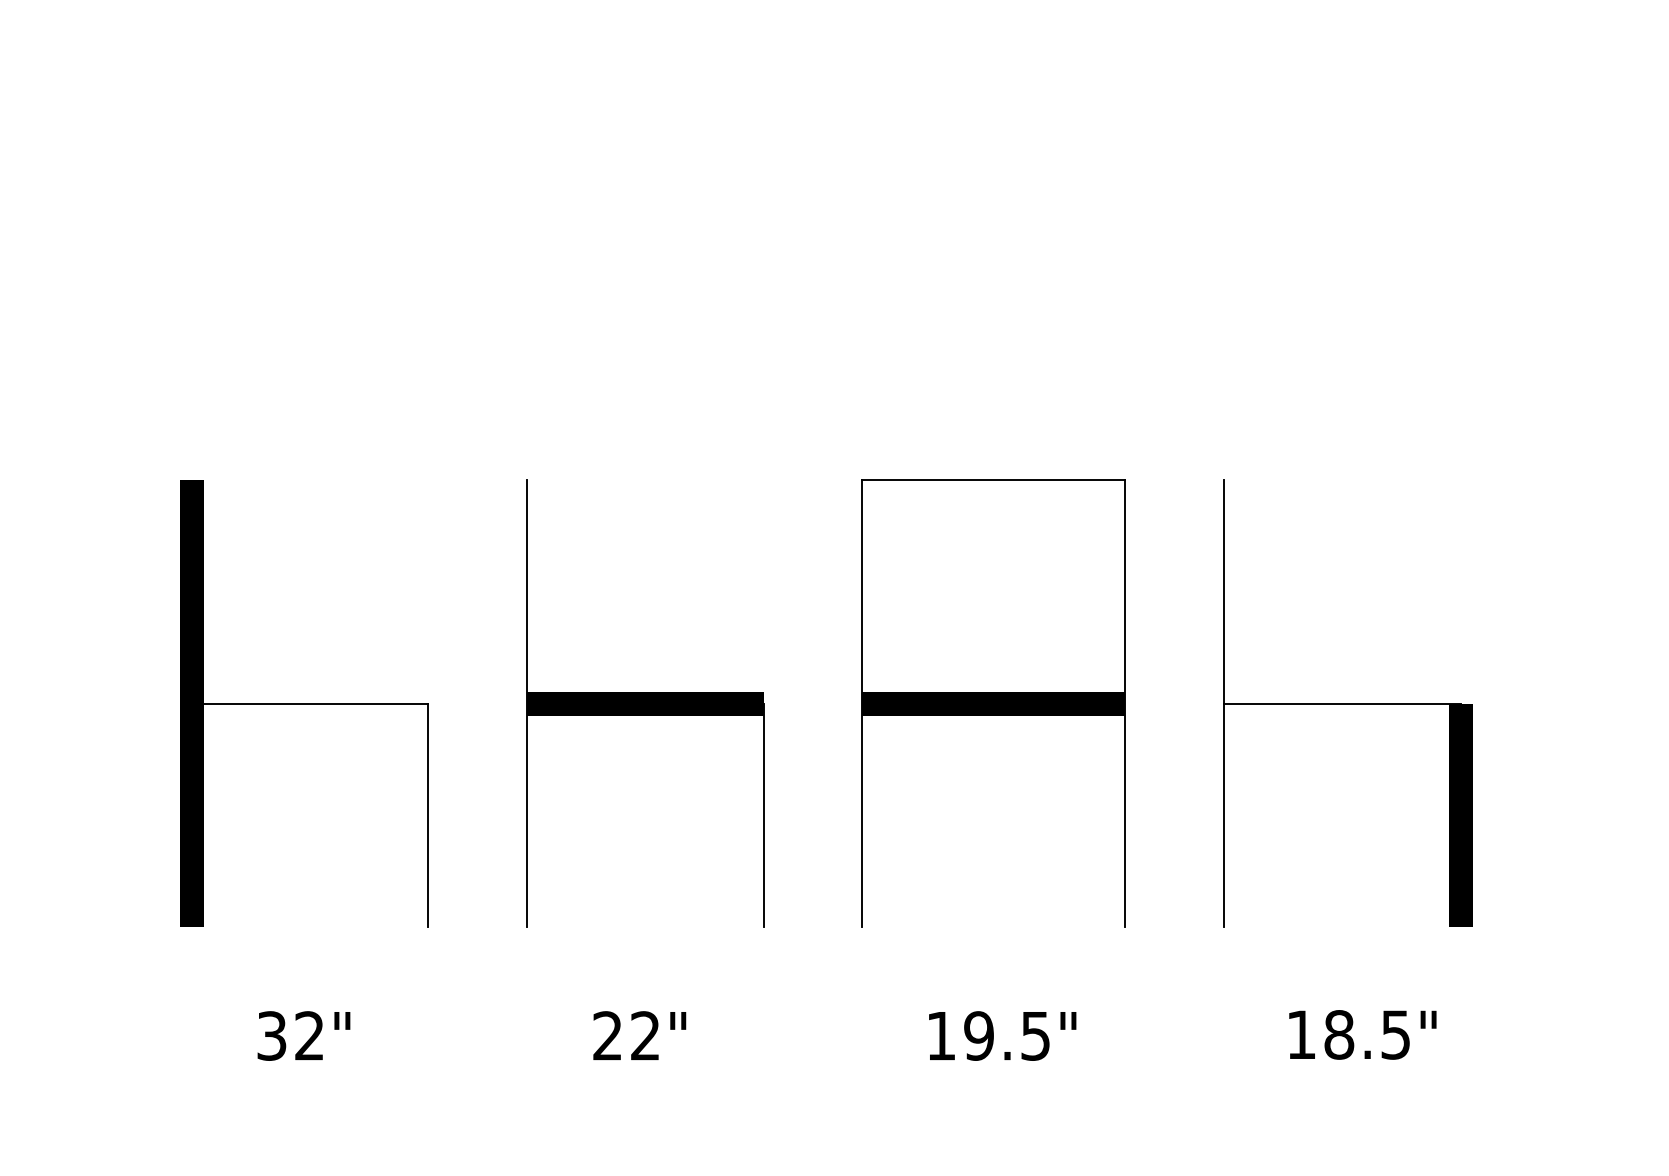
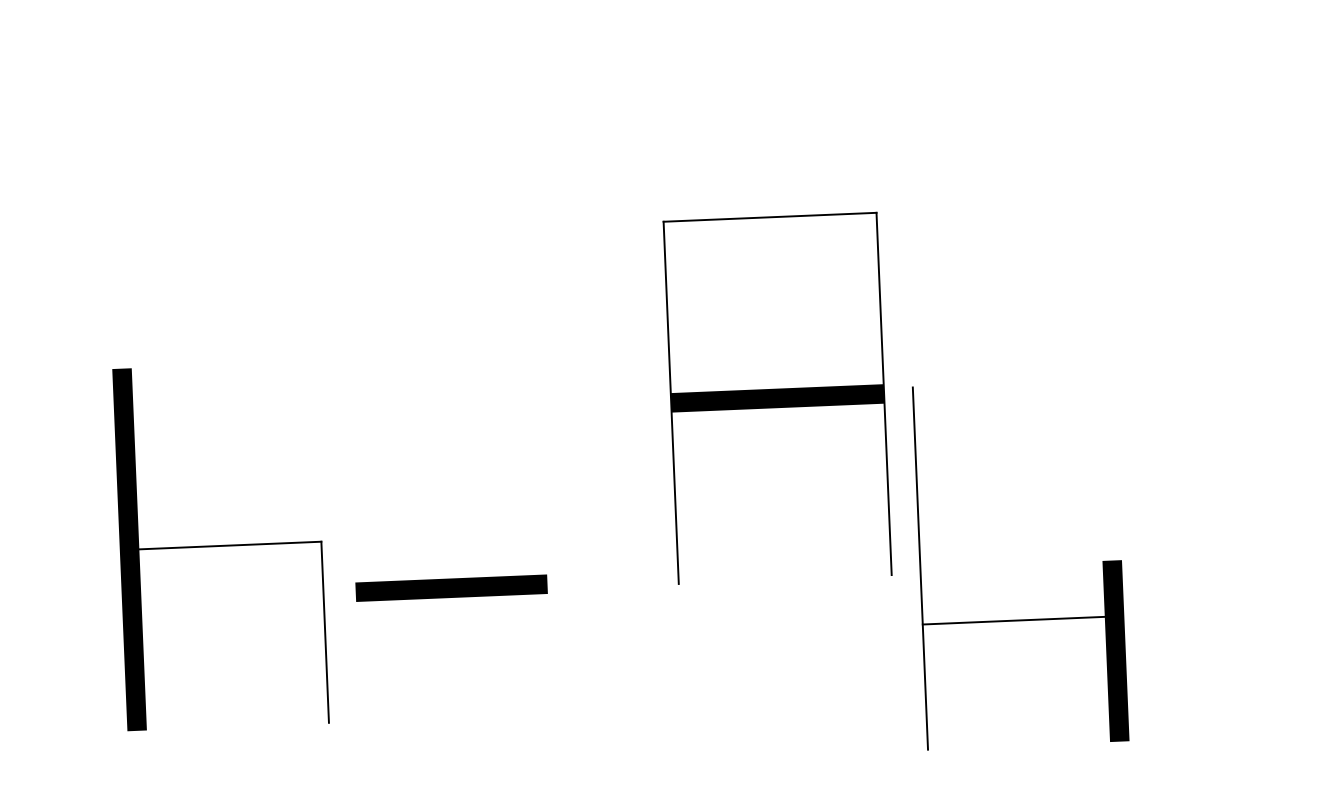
part: (304, 703) -> (220, 545), moved
line: (527, 703) -> (356, 591), removed
part: (993, 703) -> (777, 398), moved
line: (1341, 703) -> (1018, 620), moved
line: (763, 815) -> (551, 674), removed

